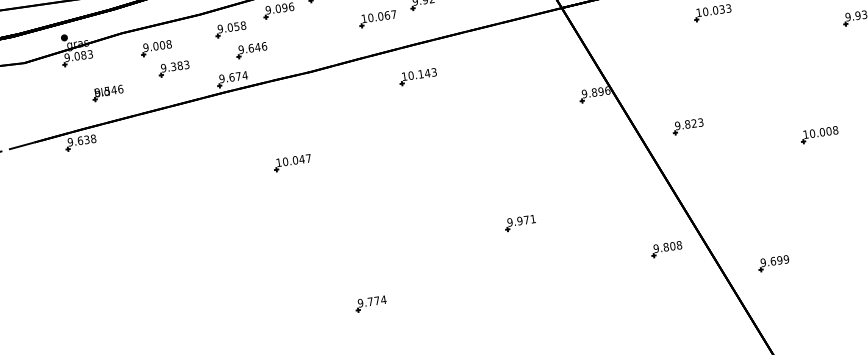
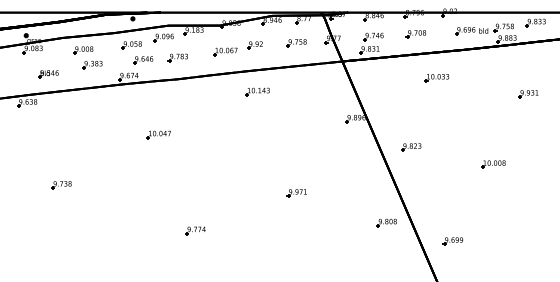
part: (304, 38) -> (177, 57), added
part: (417, 76) -> (257, 91), moved
part: (152, 263) -> (61, 185), added

